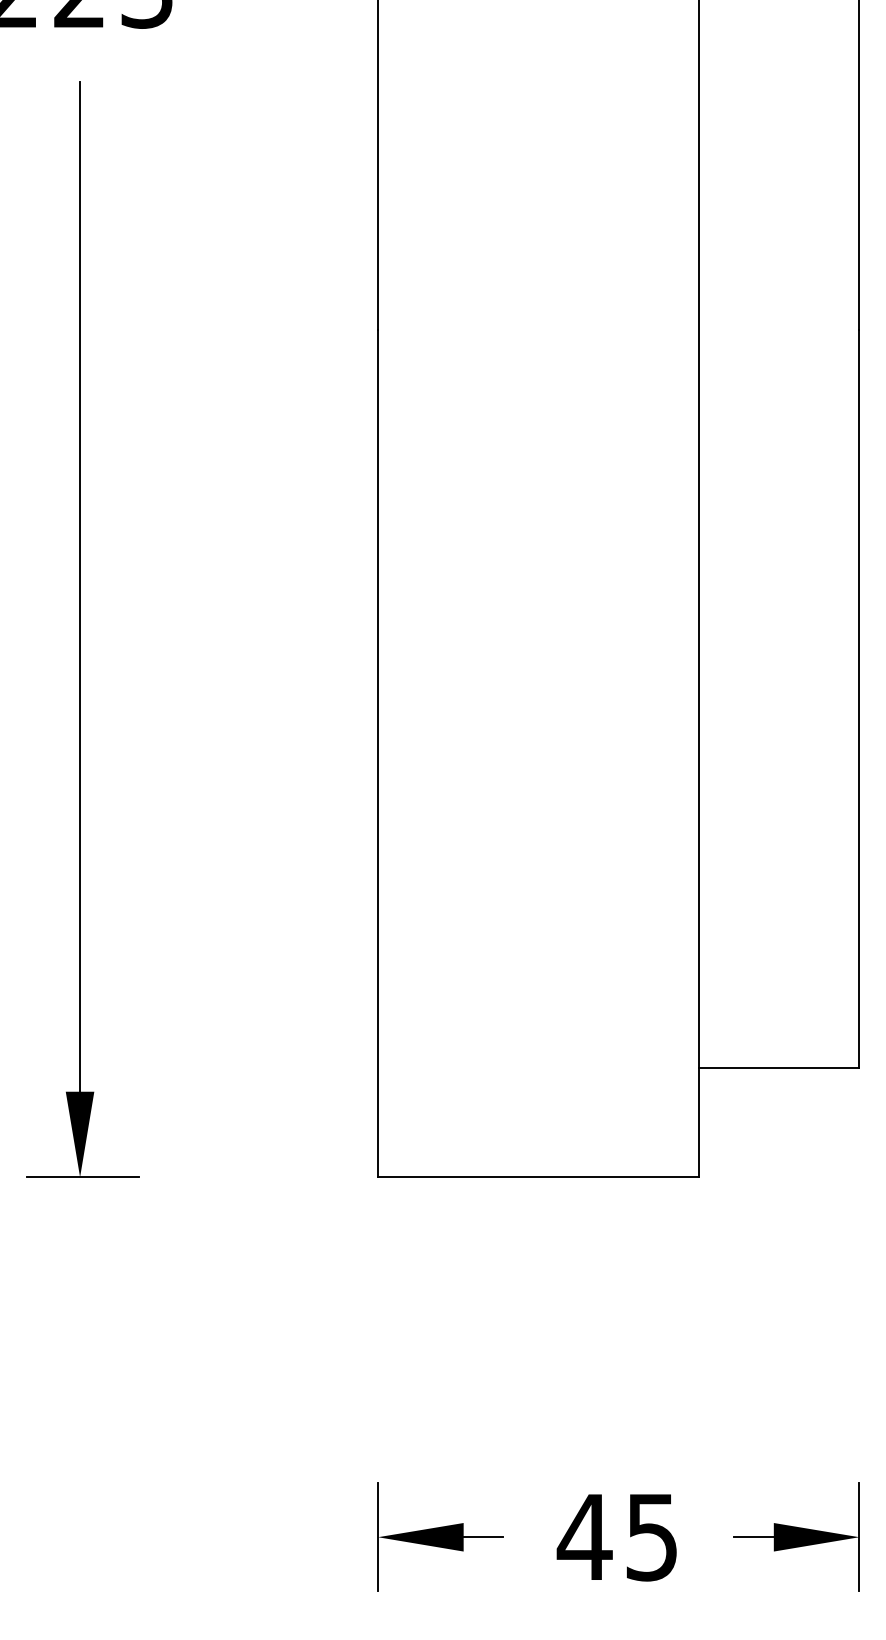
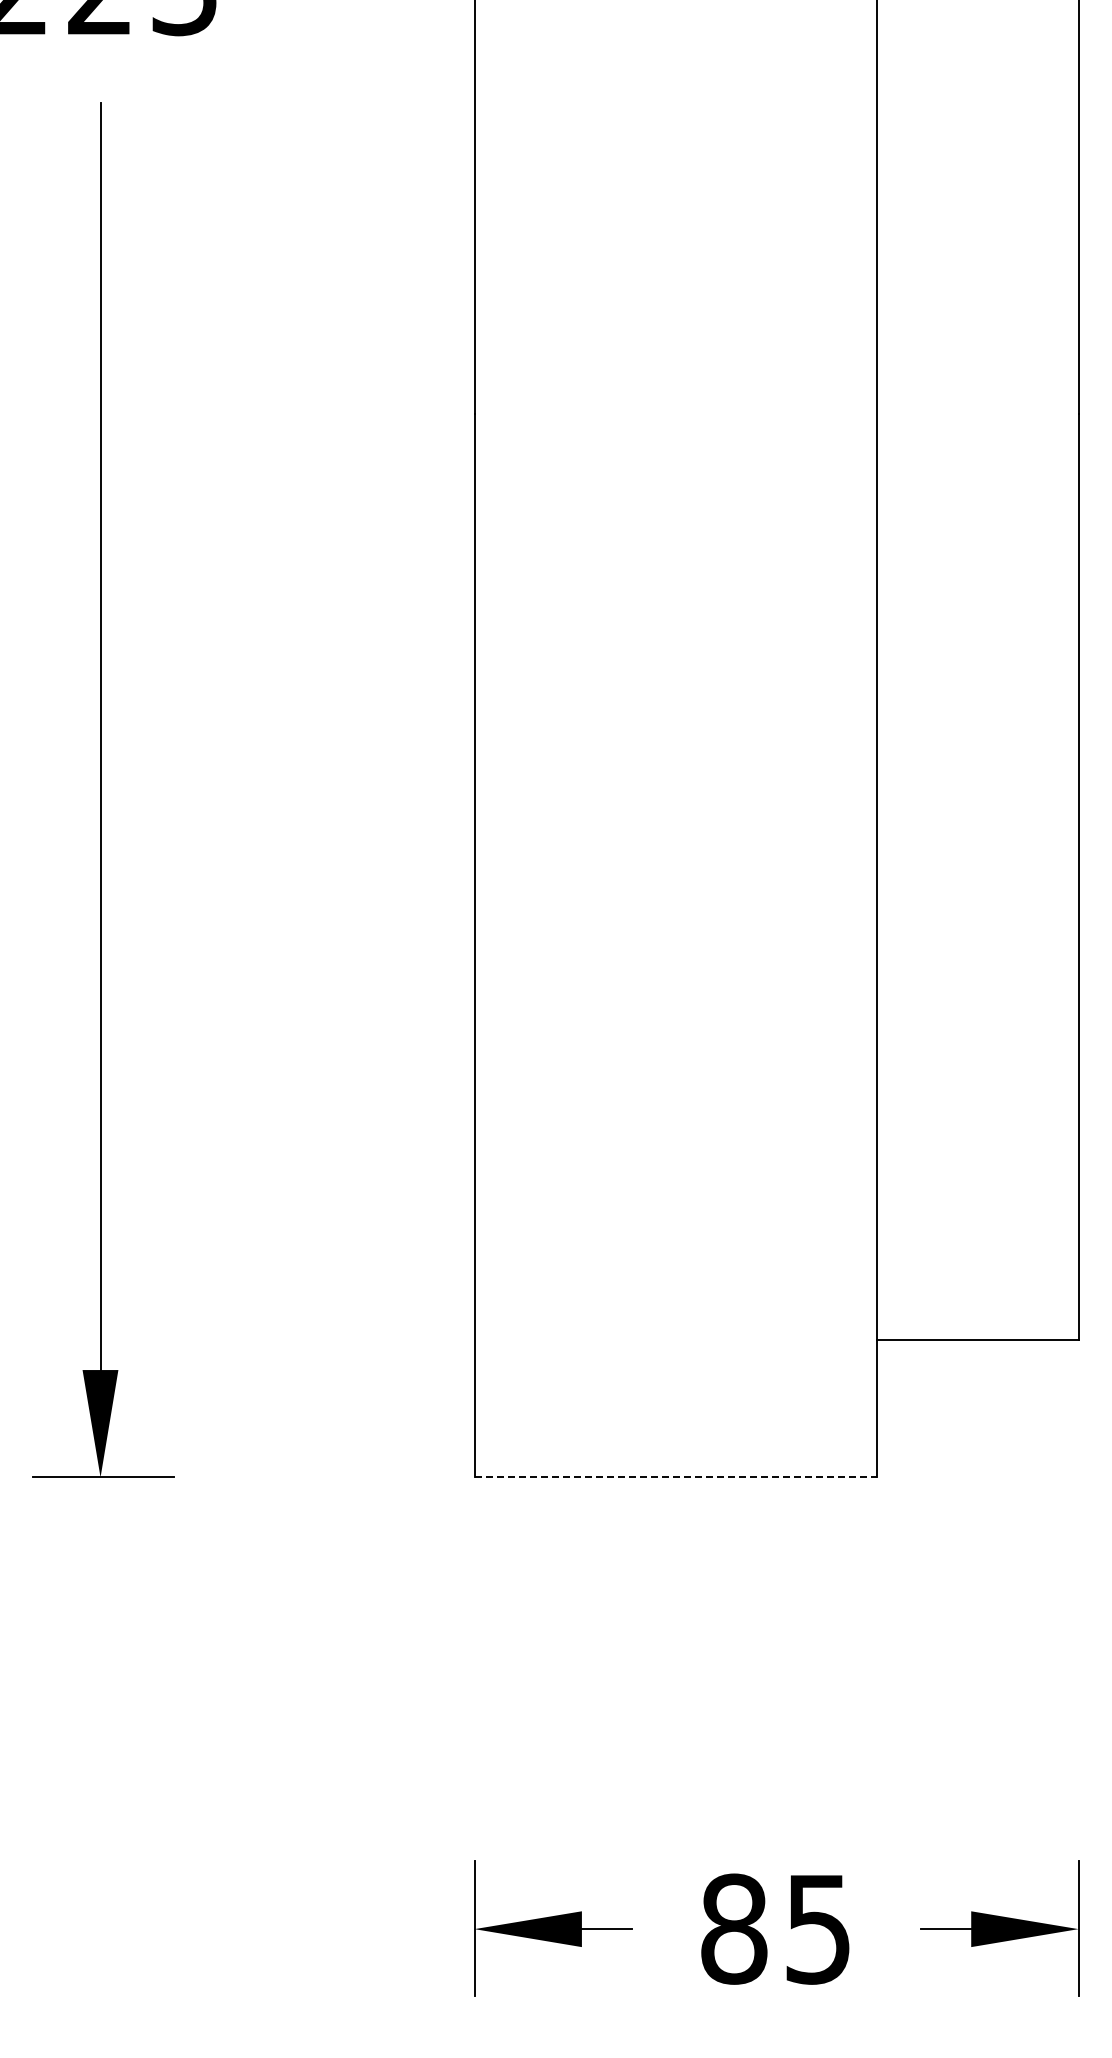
line: (539, 1177) -> (676, 1477), solid -> dashed
text: (584, 1536) -> (733, 1928), 45 -> 85

